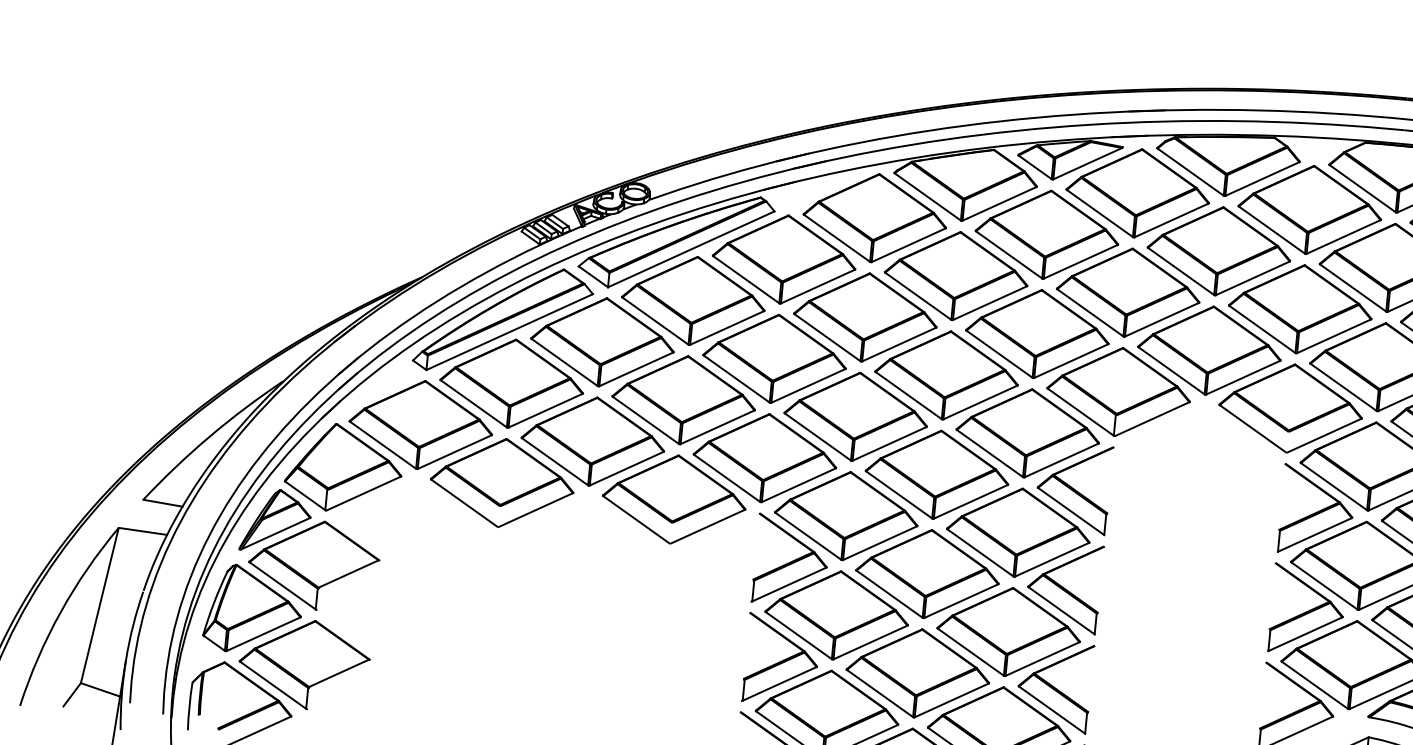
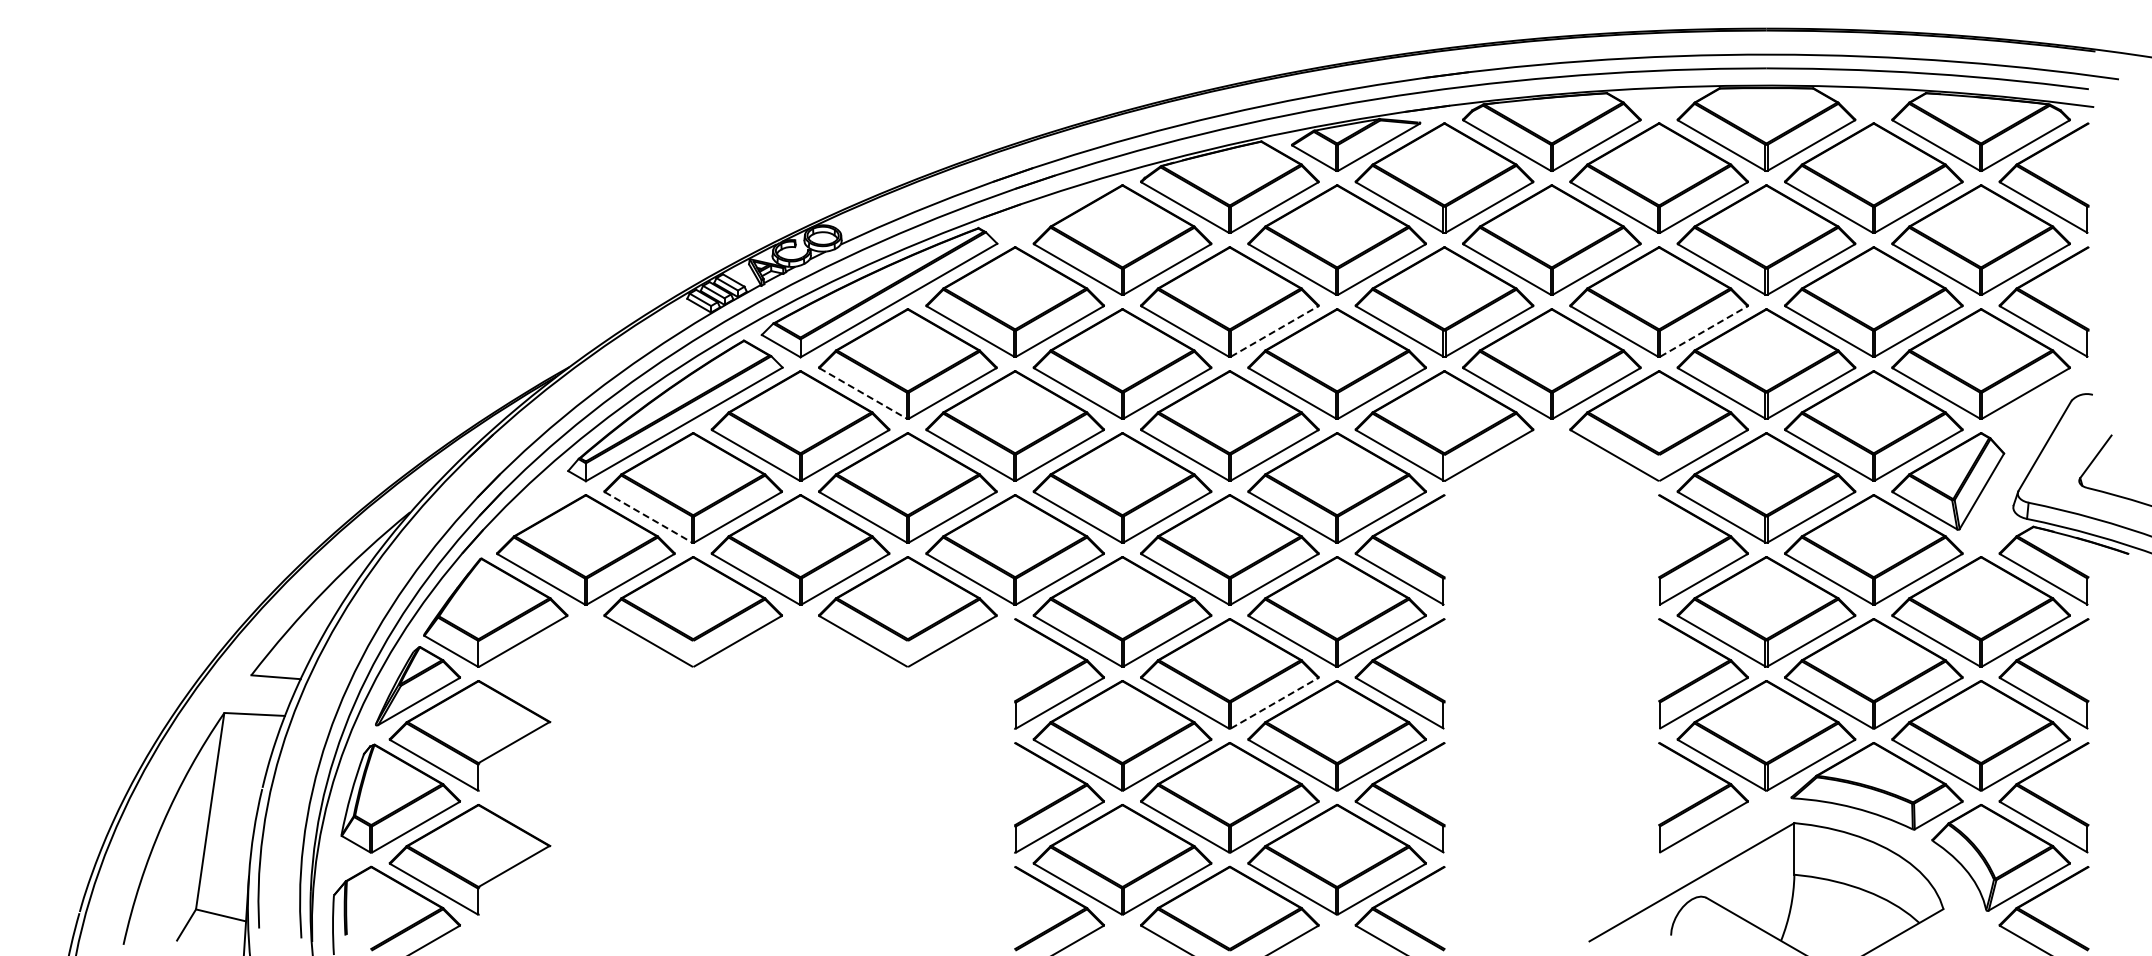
line: (990, 303) -> (1275, 331), solid -> dashed
line: (655, 321) -> (863, 393), solid -> dashed
line: (1334, 336) -> (1704, 331), solid -> dashed
line: (473, 403) -> (648, 517), solid -> dashed
line: (961, 601) -> (1275, 703), solid -> dashed

